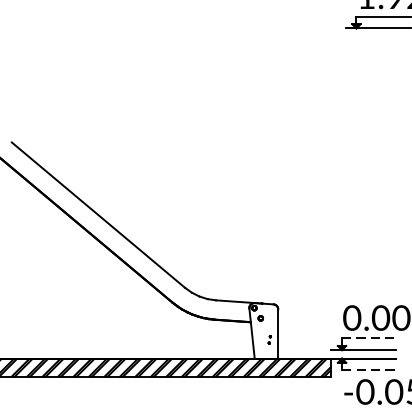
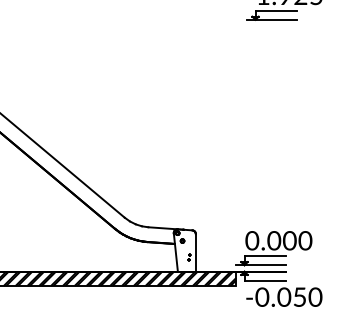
line: (369, 338) -> (265, 256), dashed -> solid
line: (369, 370) -> (265, 280), dashed -> solid

